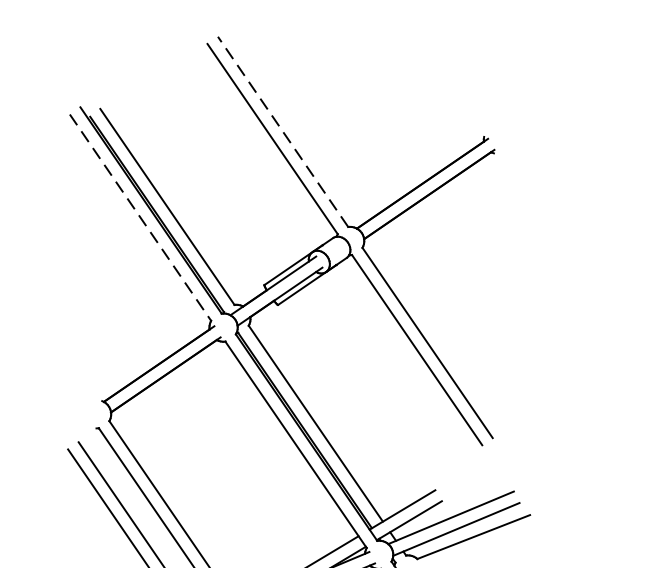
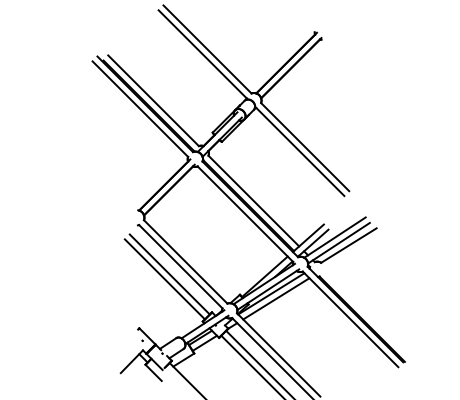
line: (283, 132) -> (207, 49), dashed -> solid
line: (140, 218) -> (140, 109), dashed -> solid

